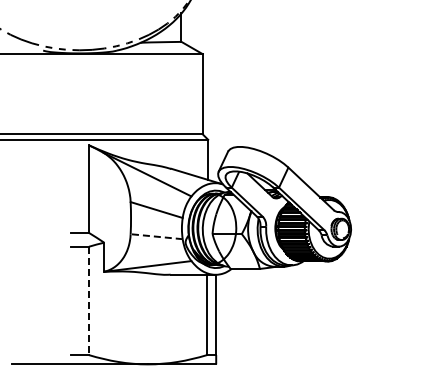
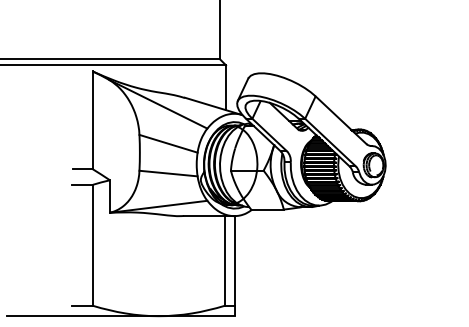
line: (156, 236) -> (168, 173), dashed -> solid
line: (89, 301) -> (93, 245), dashed -> solid

